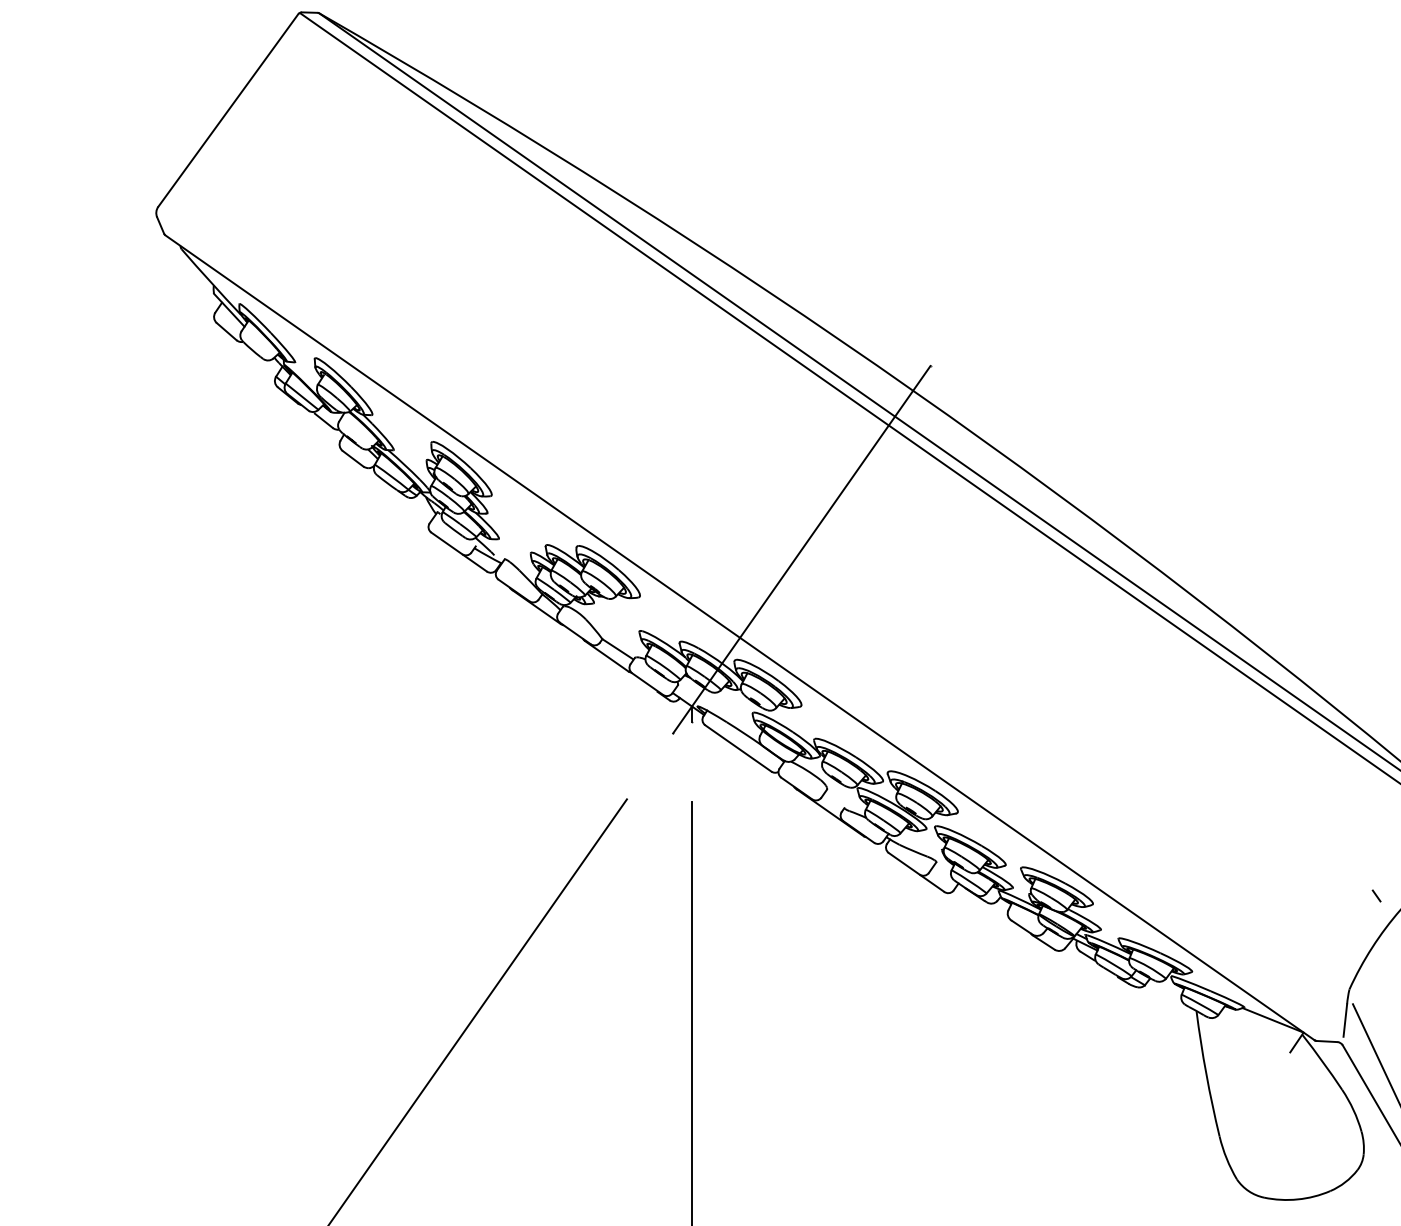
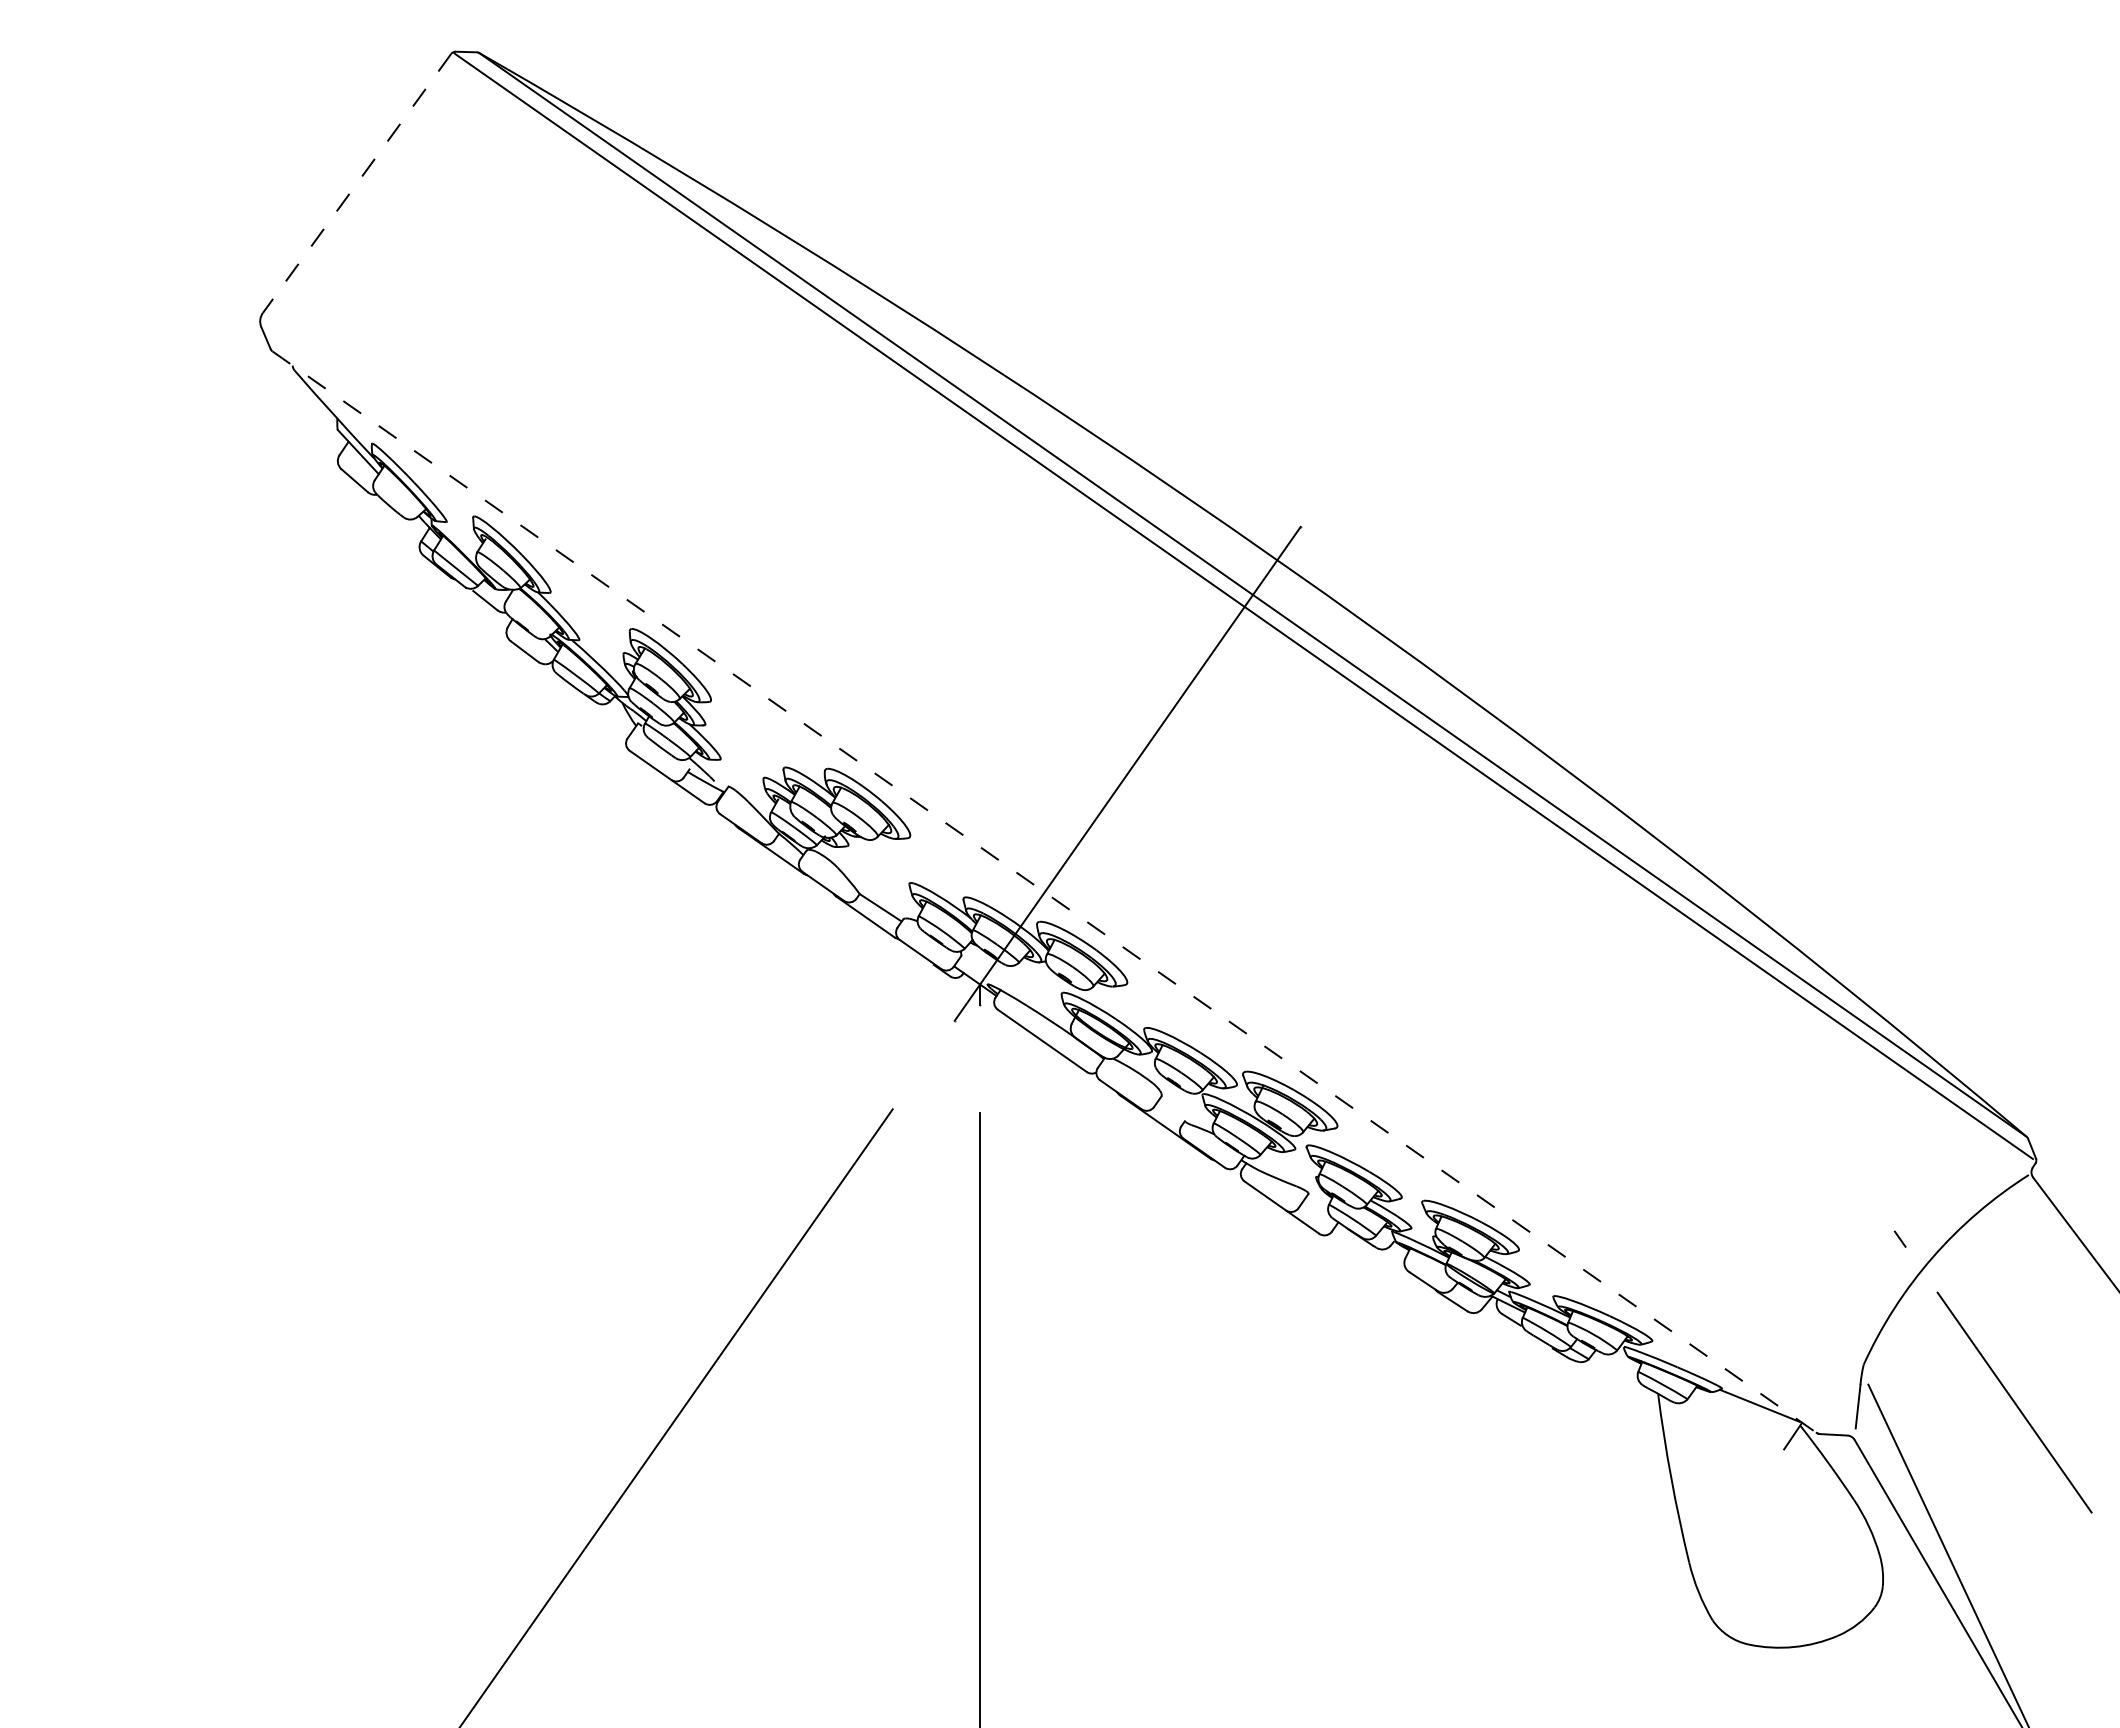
line: (227, 110) -> (356, 183), solid -> dashed
line: (739, 638) -> (1044, 892), solid -> dashed

